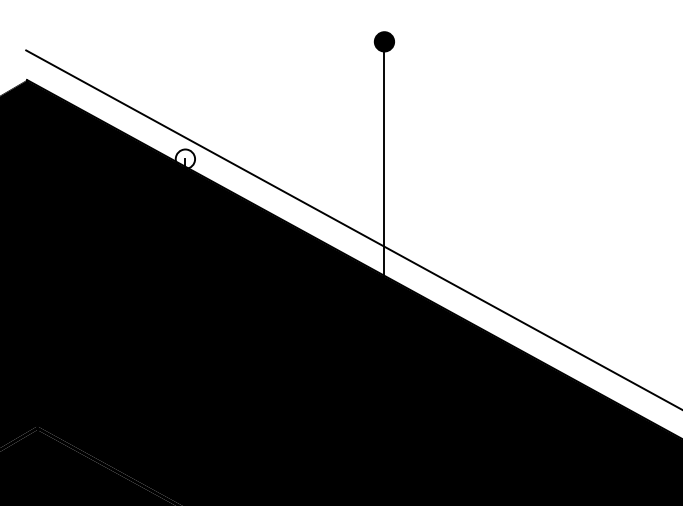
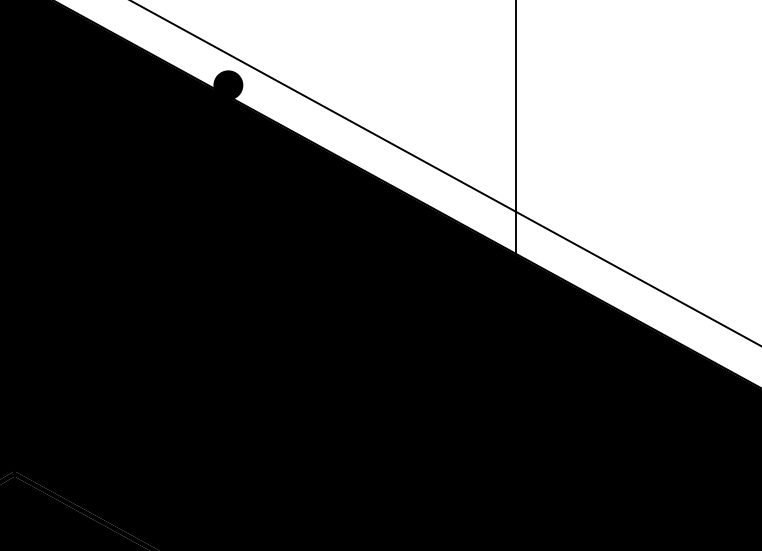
fill: (185, 158) -> (228, 84), added

